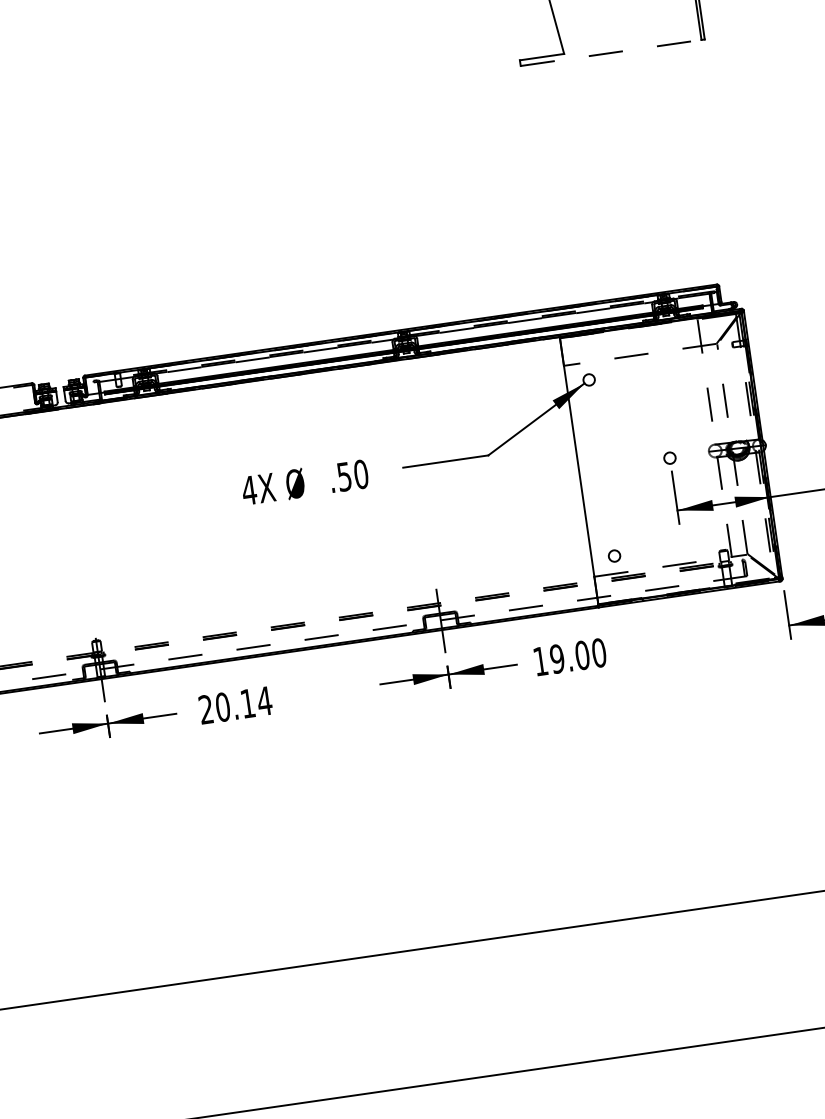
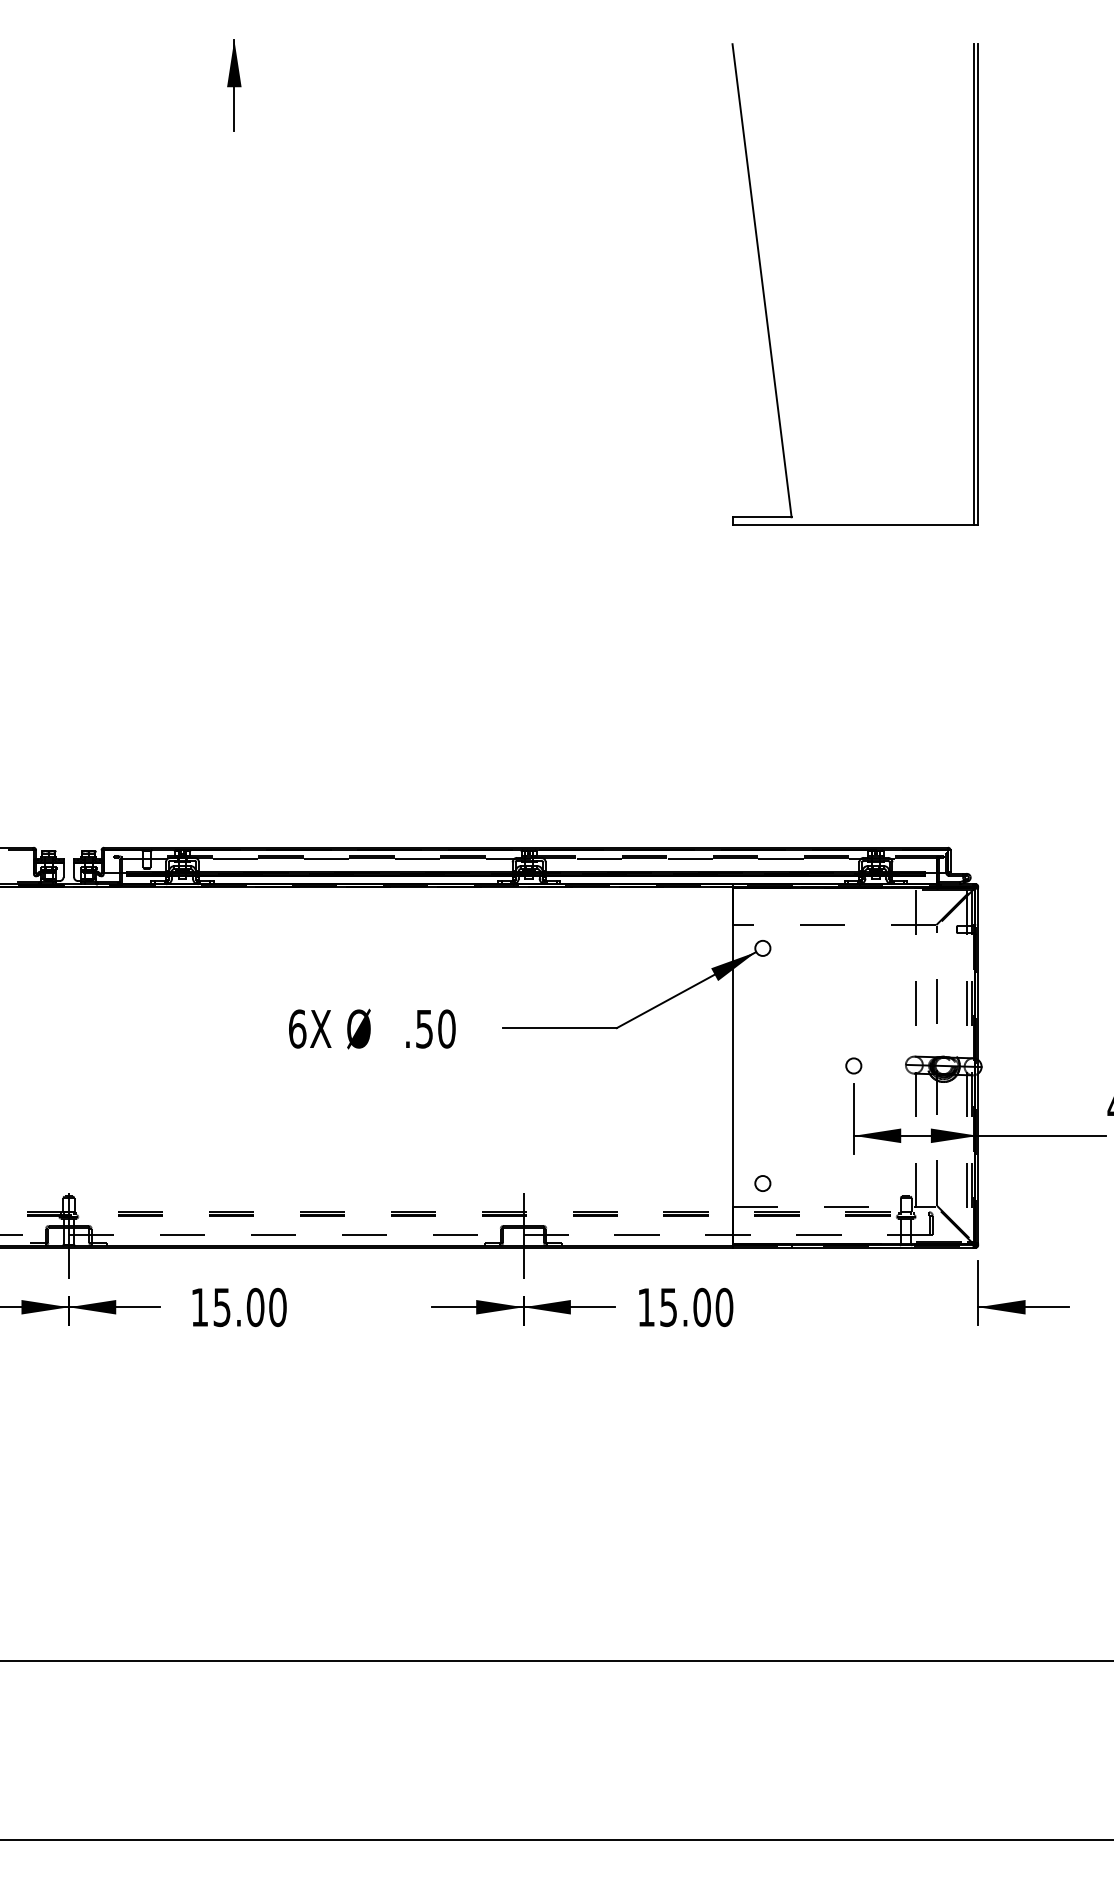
line: (611, 52) -> (853, 524), dashed -> solid
text: (249, 490) -> (297, 1028), 4X -> 6X
text: (557, 658) -> (668, 1306), 19.00 -> 15.00
text: (235, 705) -> (239, 1307), 20.14 -> 15.00

